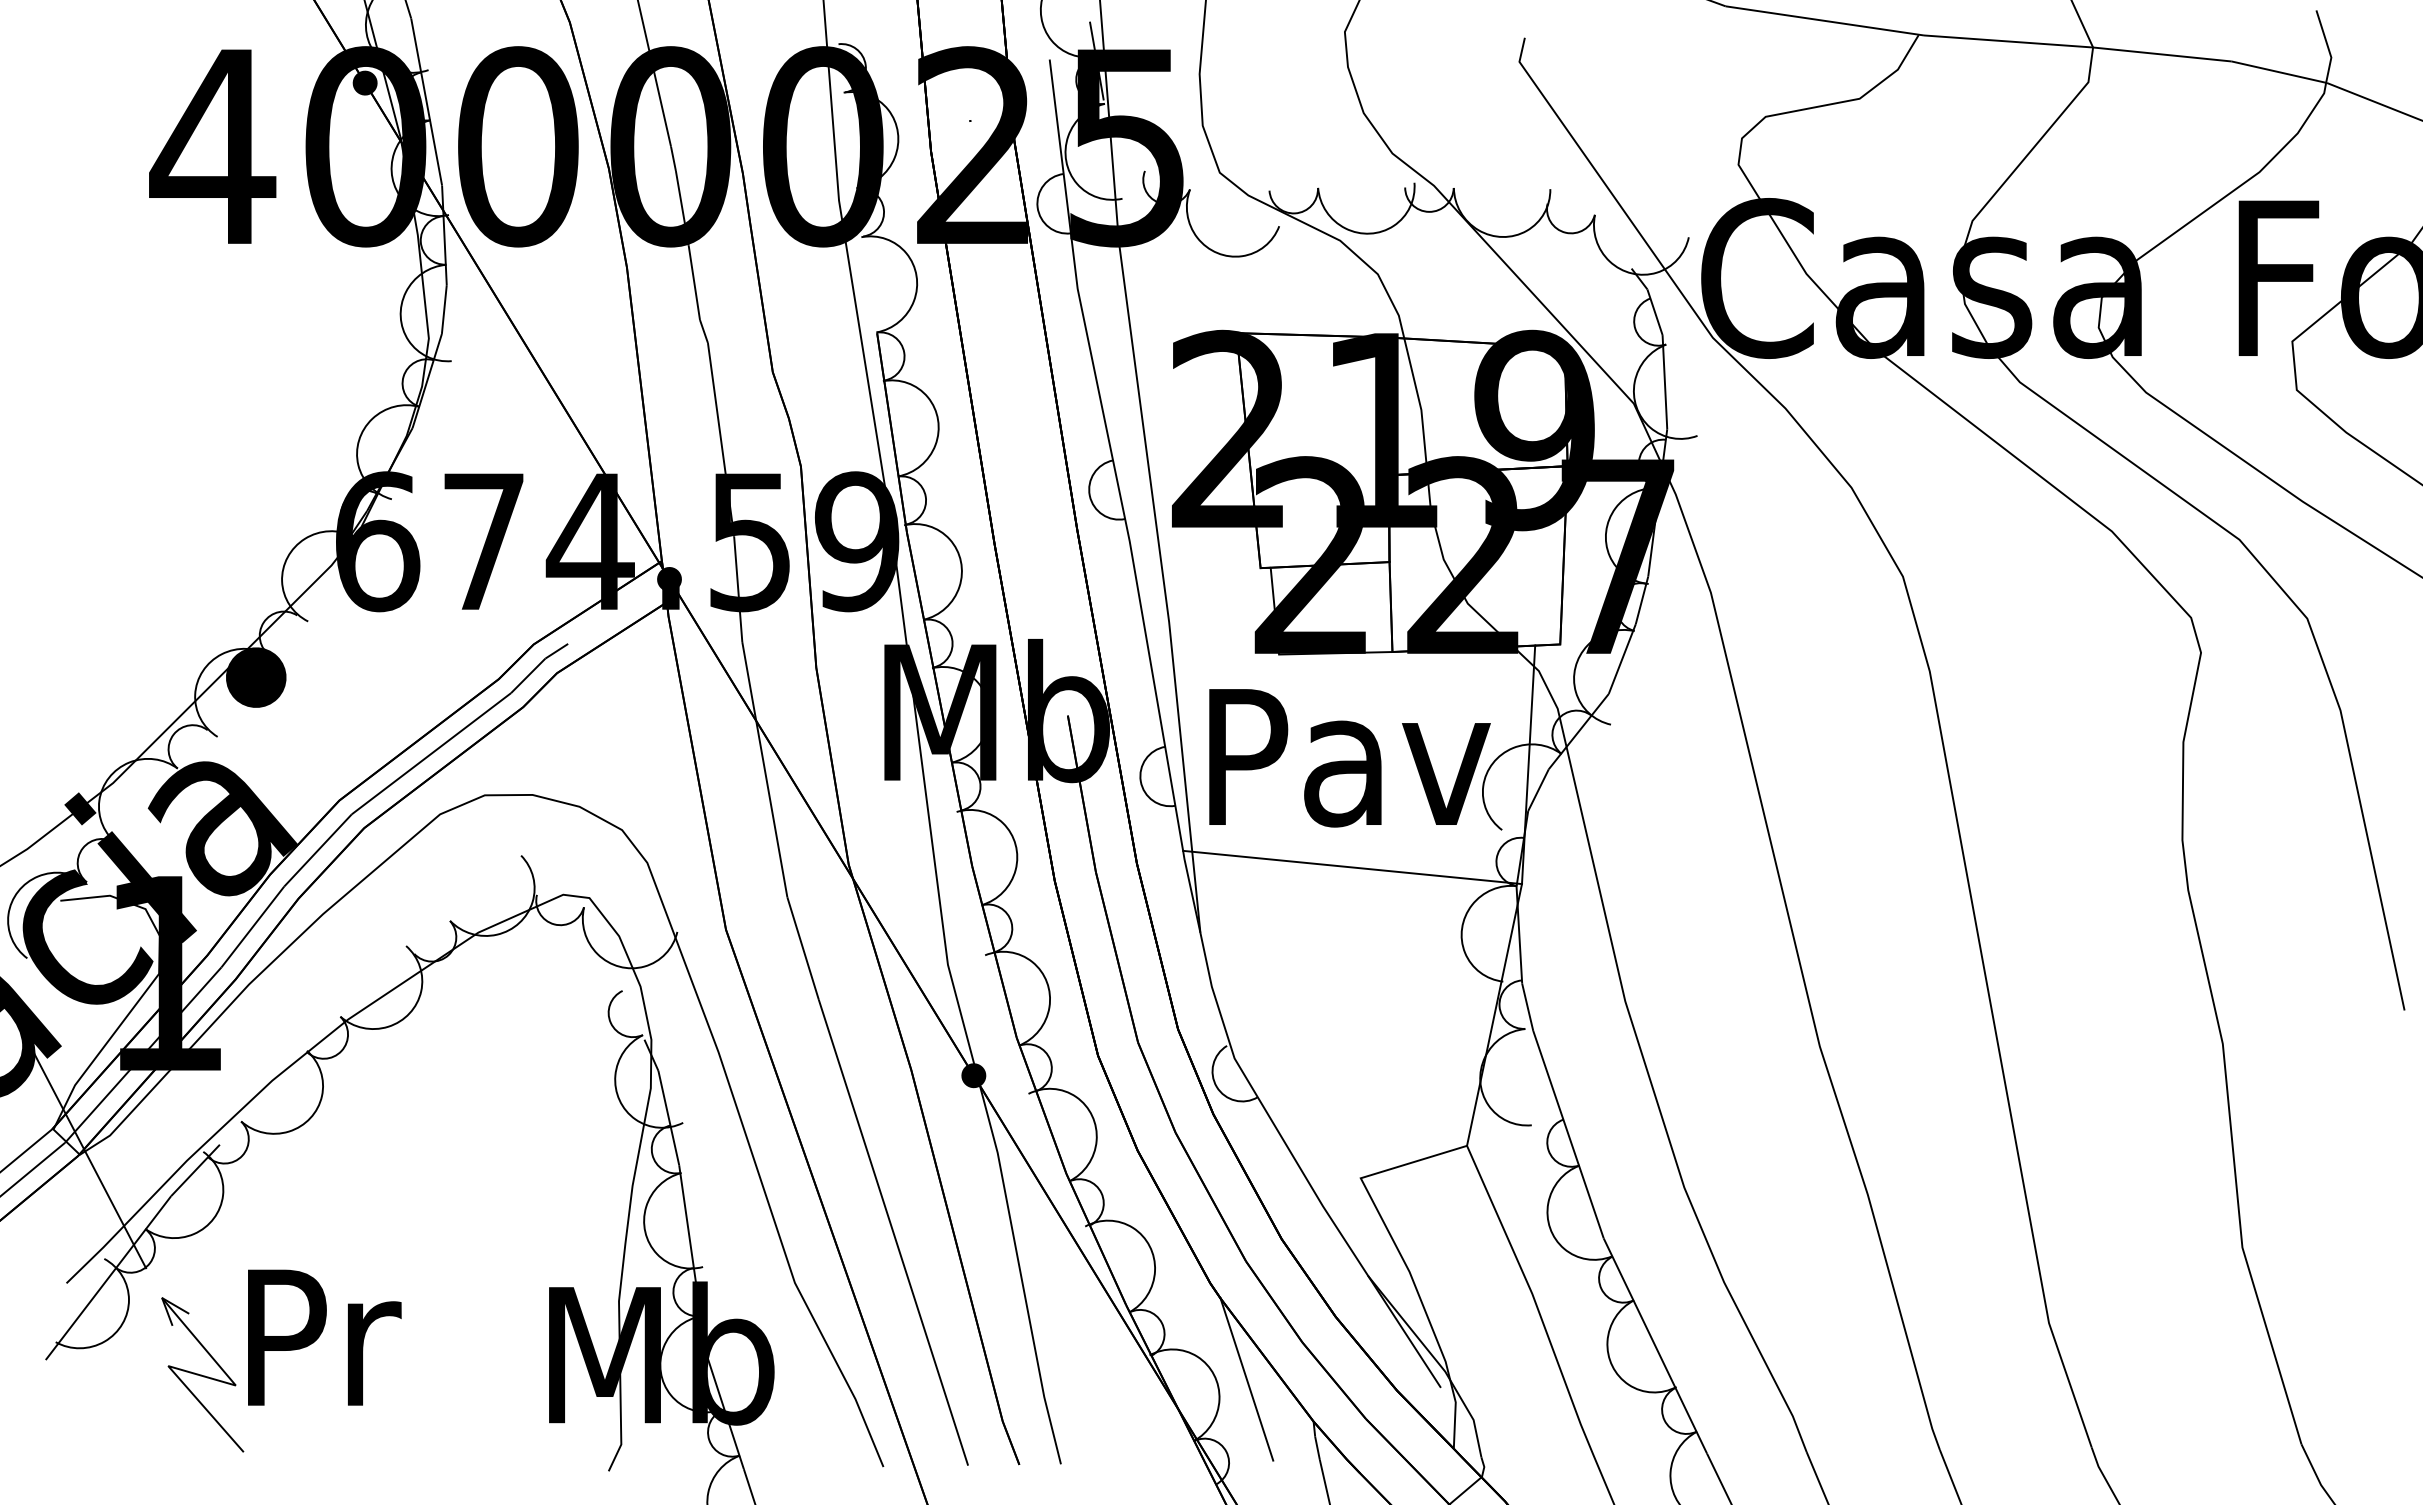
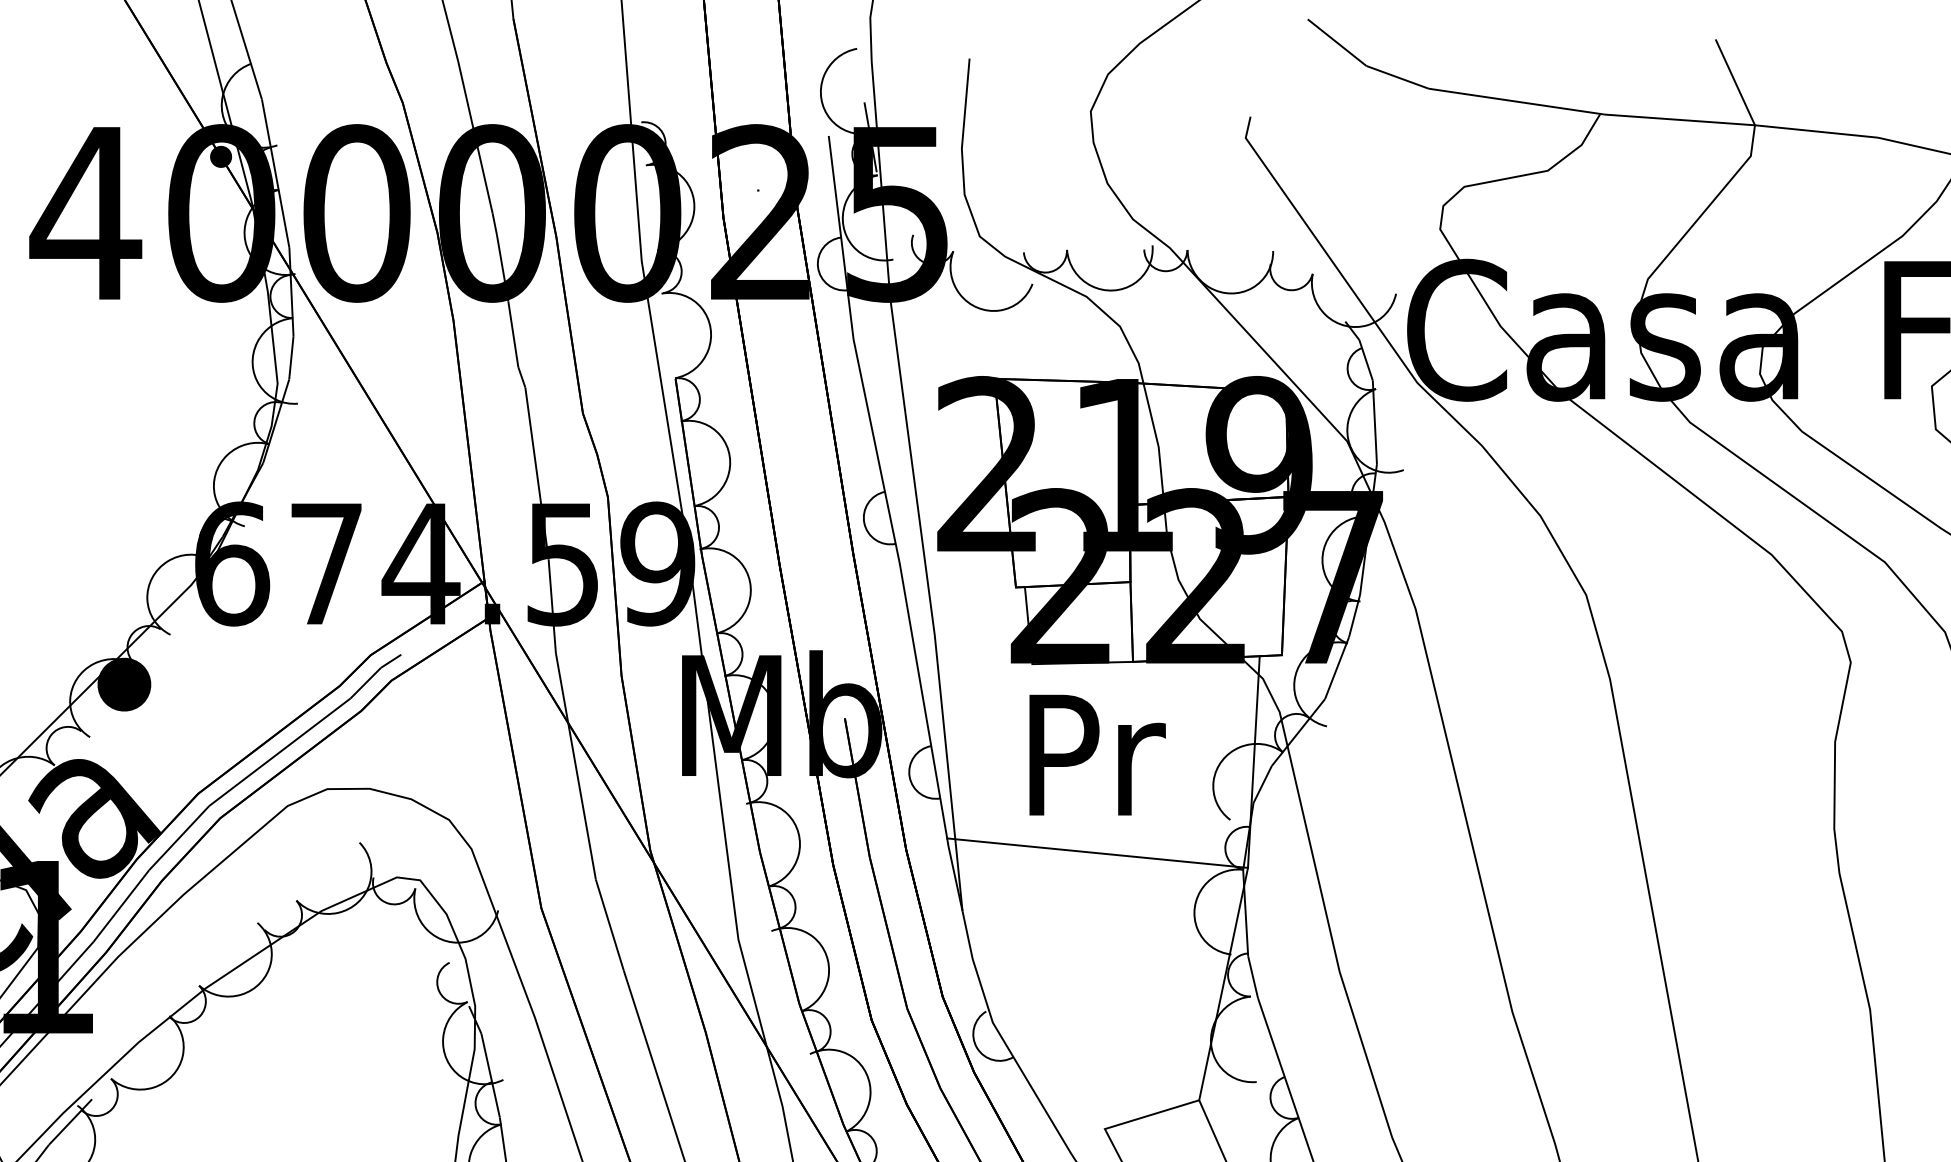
fill: (669, 579) -> (491, 597), removed
text: (1349, 758) -> (1094, 756), Pav -> Pr
fill: (973, 1075) -> (761, 1037), removed

